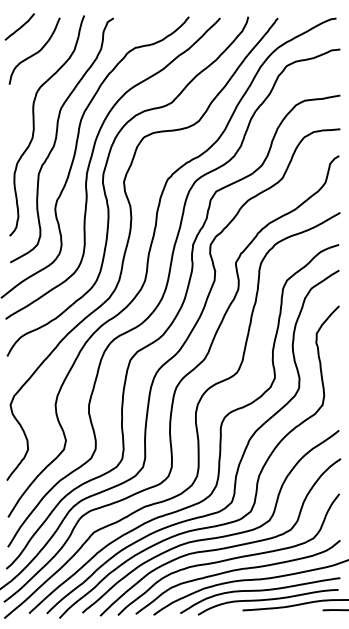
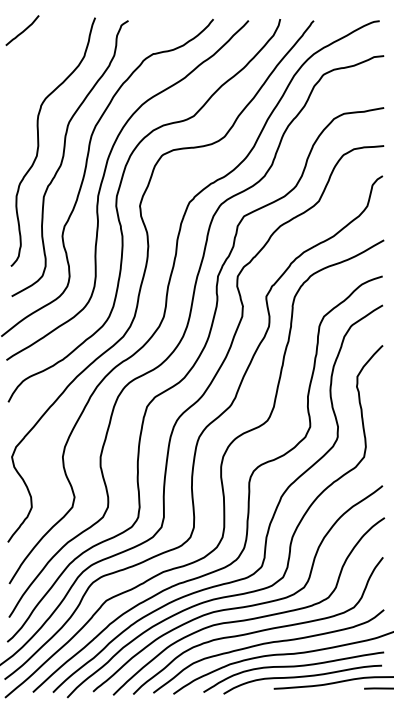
curve: (35, 52) -> (40, 59), removed

